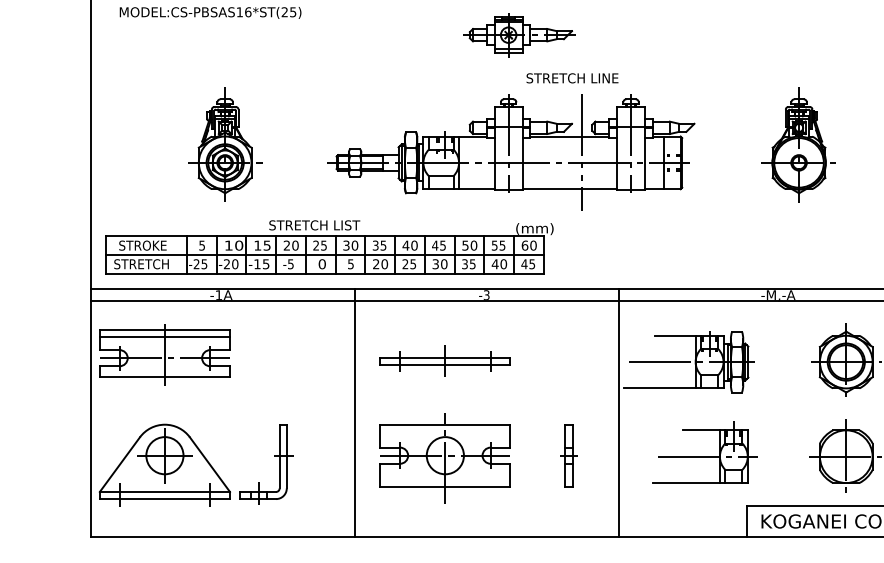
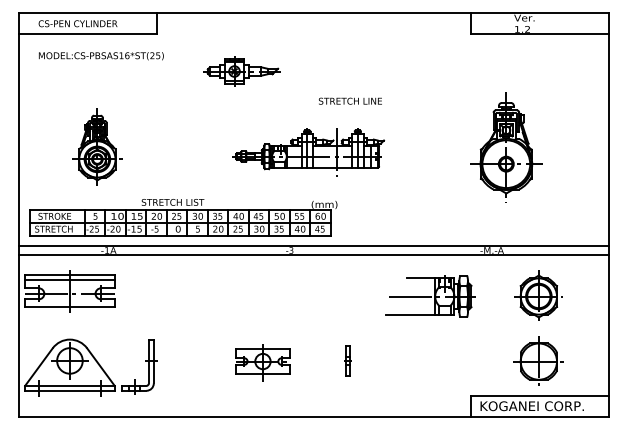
part: (518, 35) -> (241, 71), moved
part: (225, 144) -> (97, 146), moved
part: (799, 145) -> (506, 147), size x1.4
part: (511, 152) -> (308, 152), size x0.6
part: (444, 360) -> (262, 295), removed
line: (354, 412) -> (200, 331), removed
line: (619, 412) -> (382, 331), removed
part: (704, 452) -> (441, 358), removed
part: (568, 455) -> (347, 360), size x0.7
part: (444, 457) -> (262, 362), size x0.6

